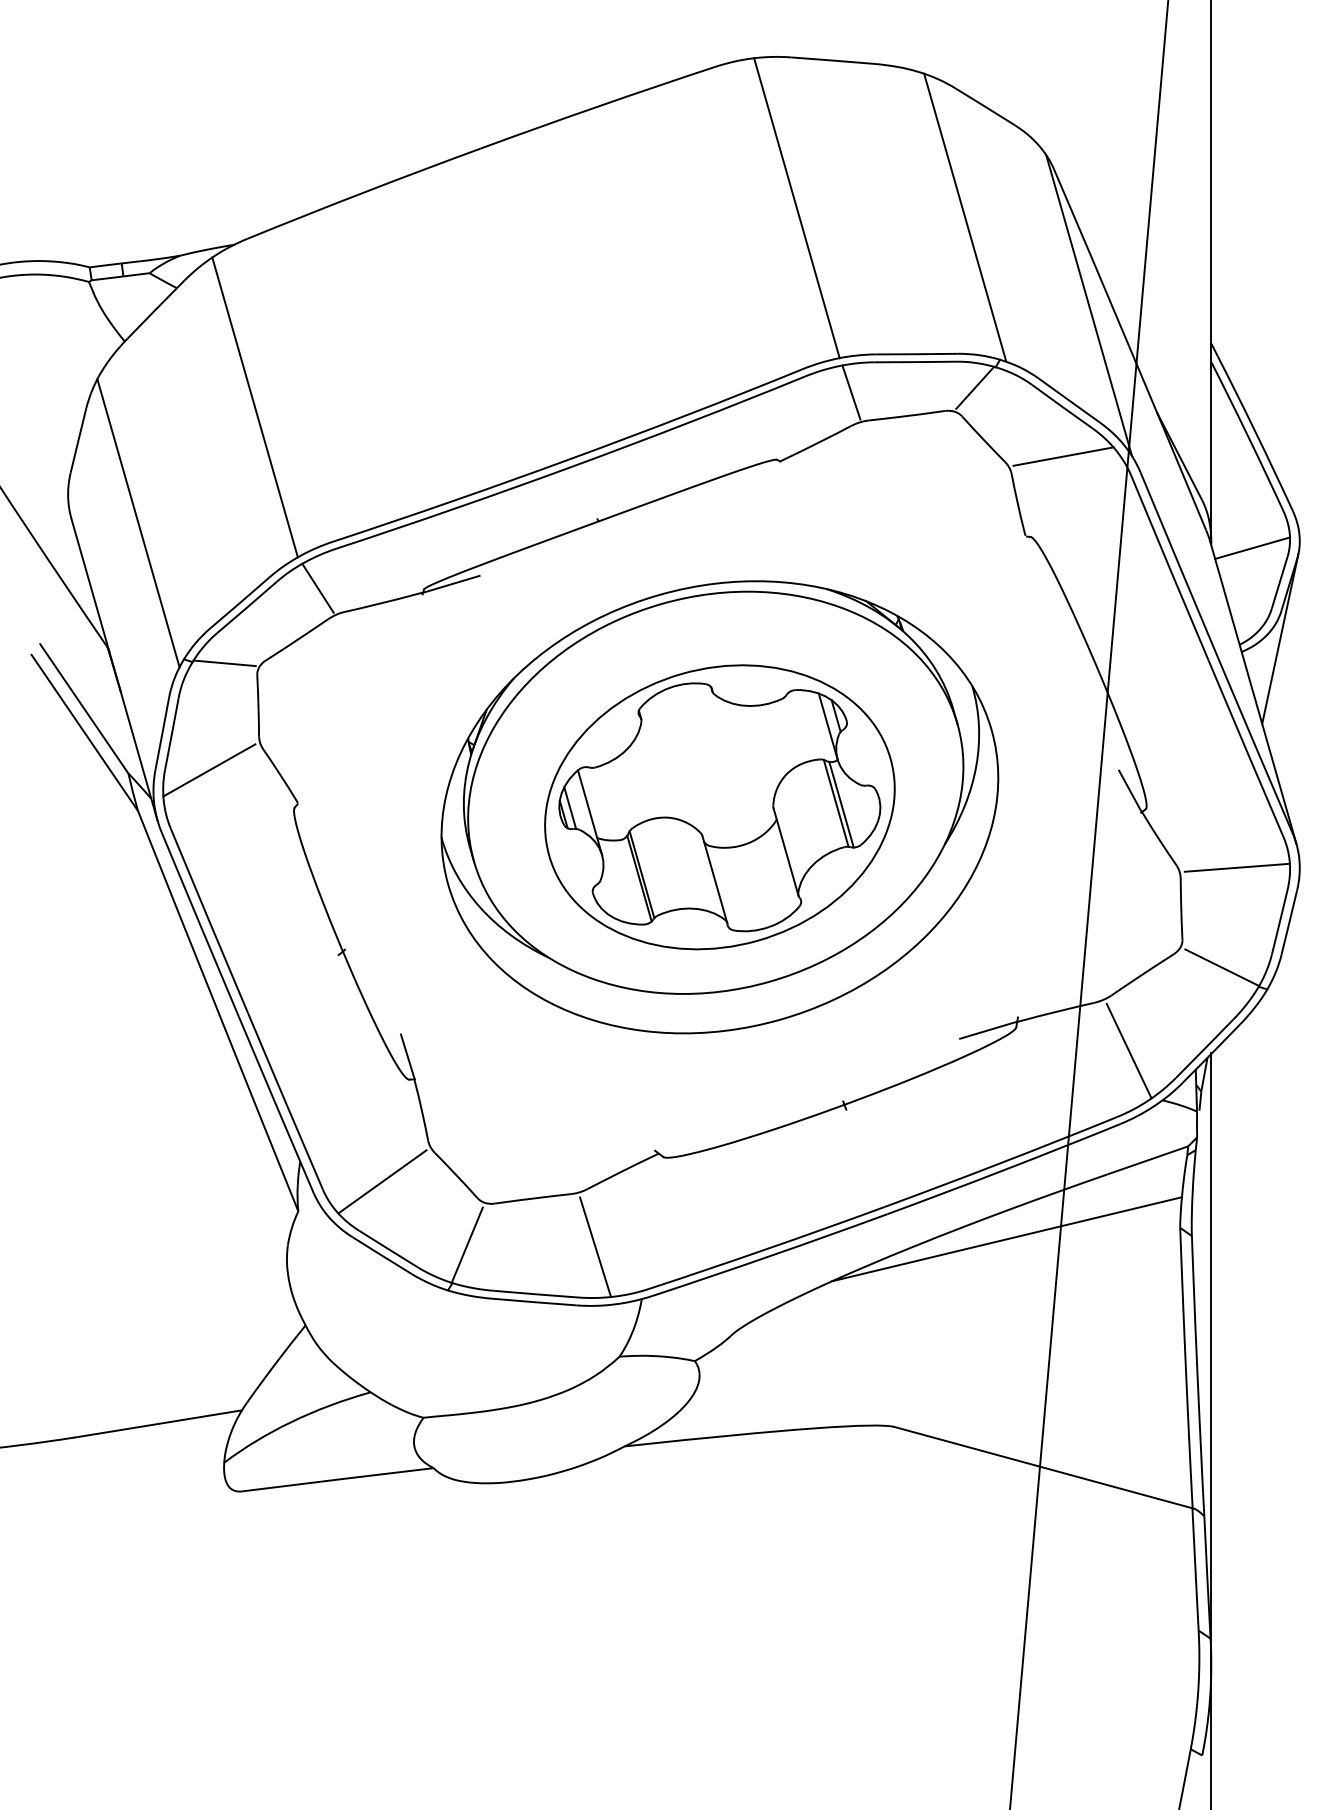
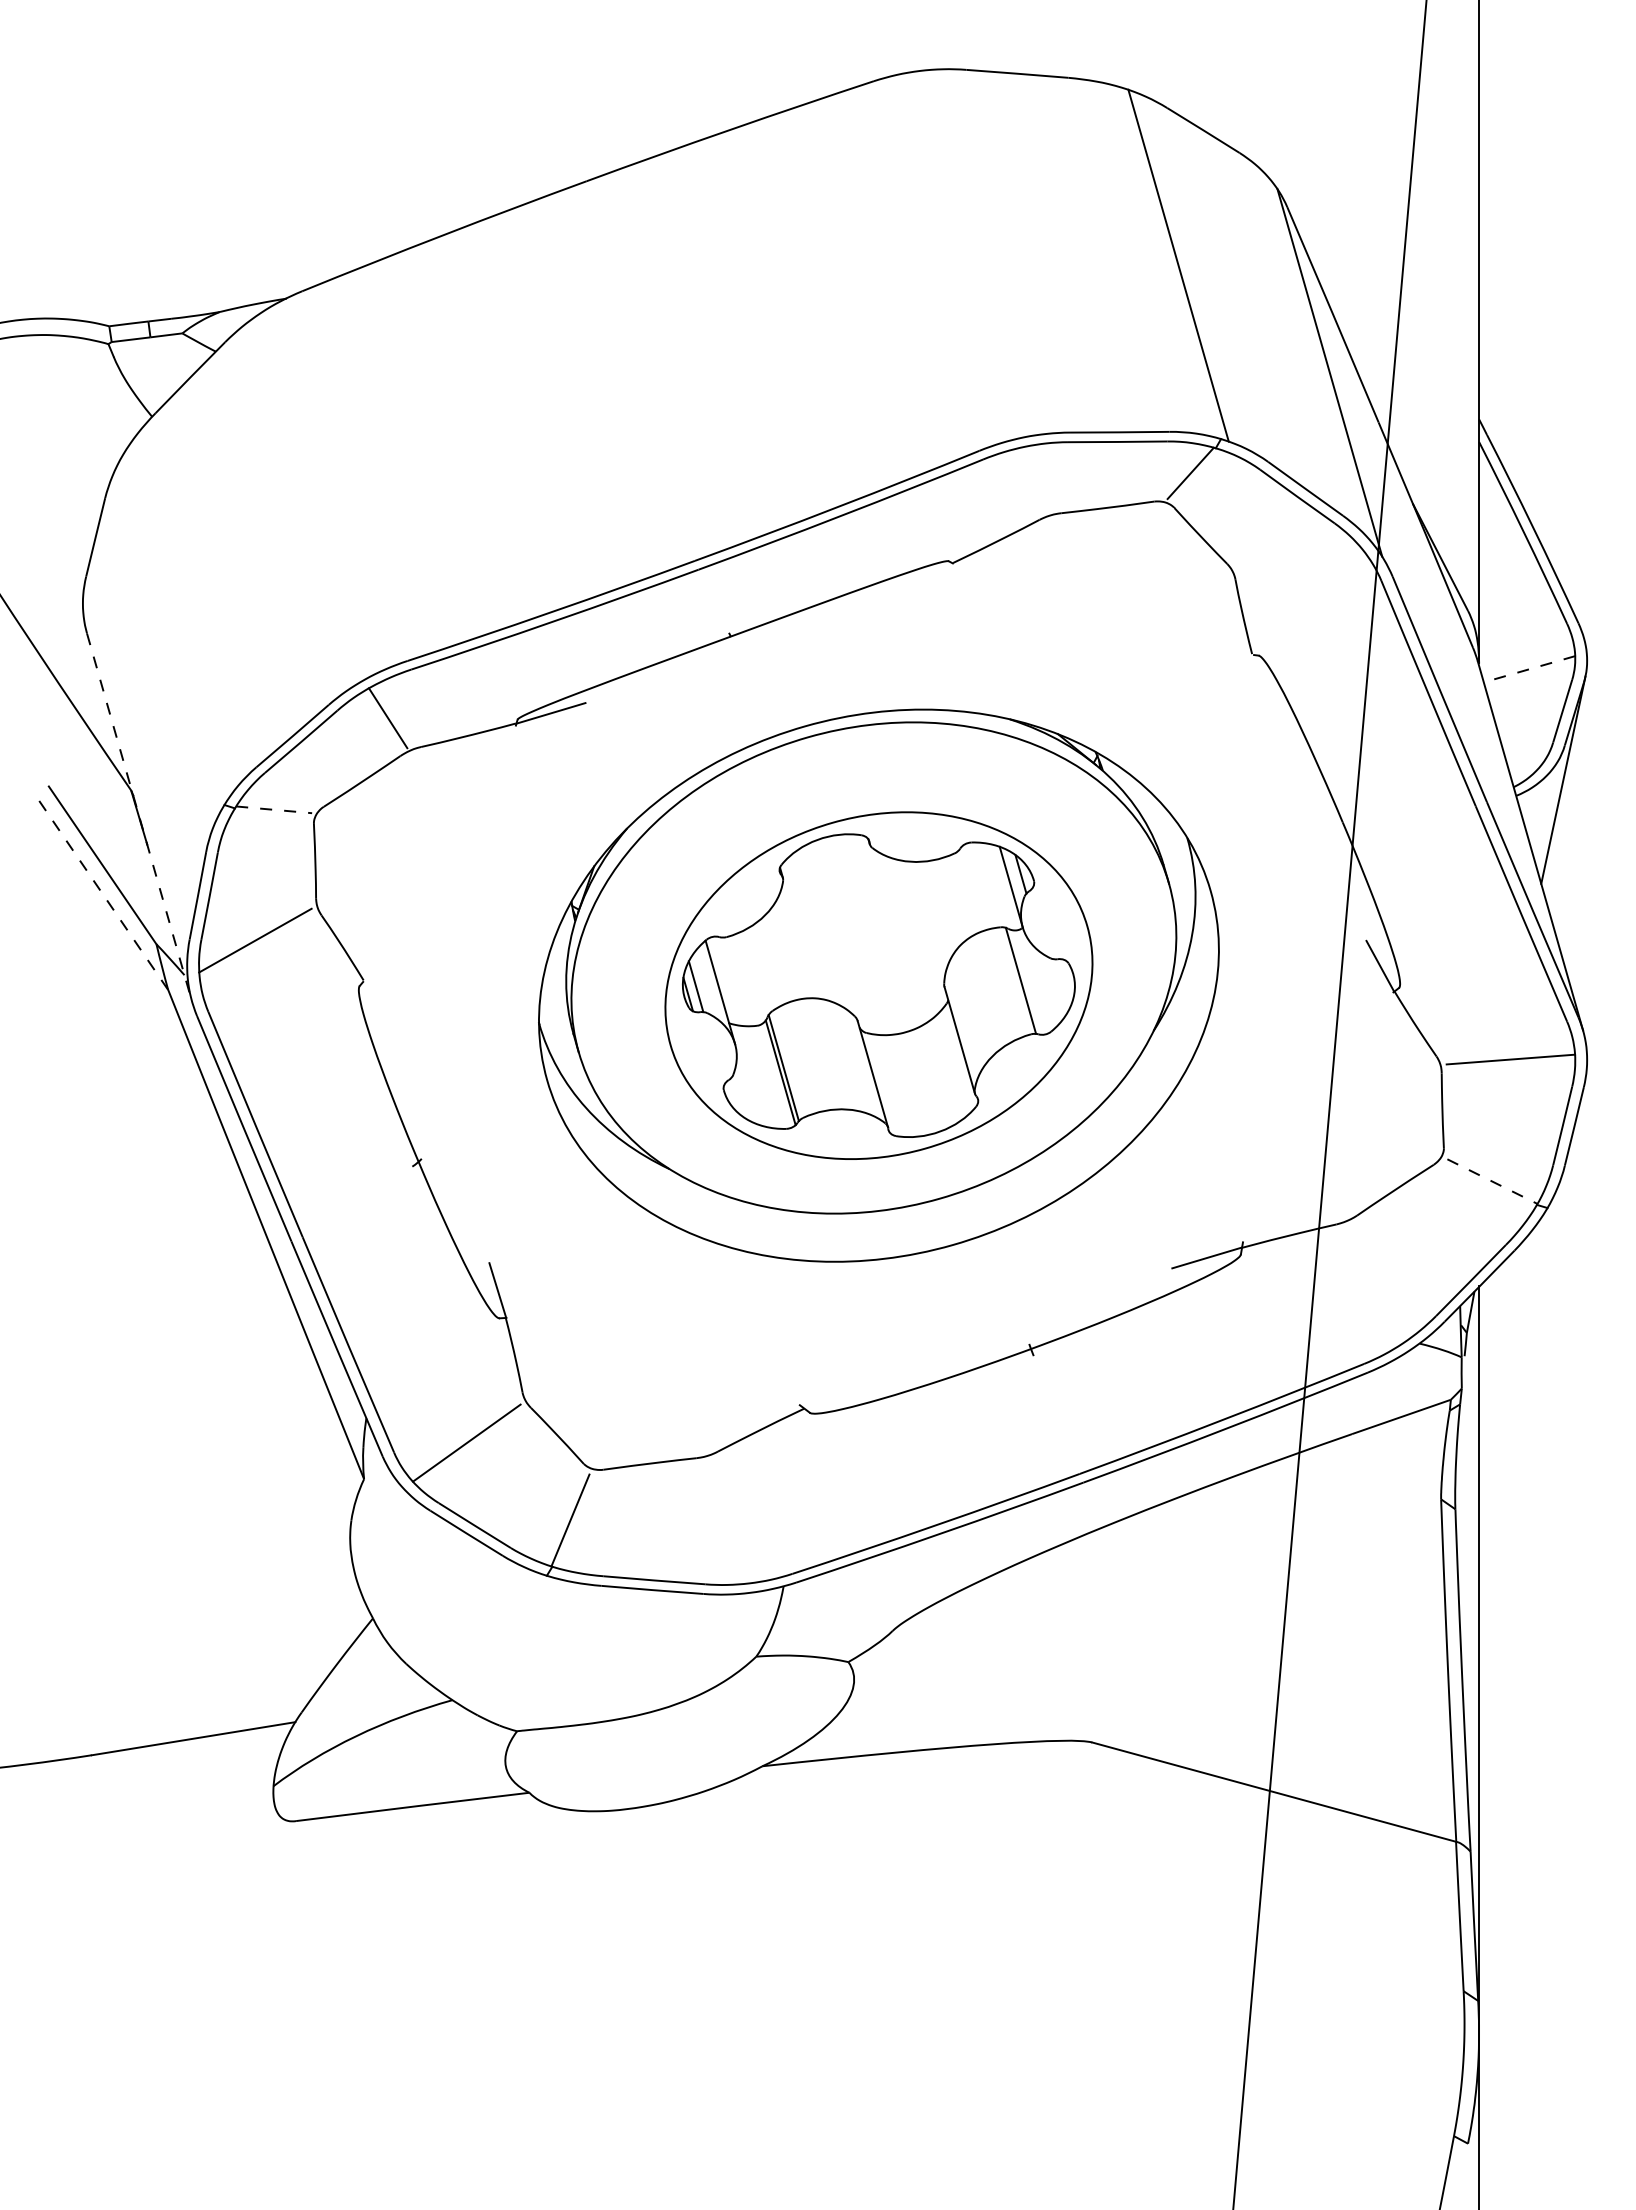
line: (796, 207) -> (972, 253), removed
line: (851, 392) -> (1039, 479), removed
line: (255, 407) -> (311, 497), removed
line: (1063, 456) -> (1298, 557), removed
line: (138, 523) -> (168, 638), removed
line: (1252, 548) -> (1529, 669), solid -> dashed
line: (224, 663) -> (274, 809), solid -> dashed
line: (114, 669) -> (139, 817), solid -> dashed
line: (84, 732) -> (102, 894), solid -> dashed
line: (841, 804) -> (1027, 982), removed
line: (1222, 967) -> (1492, 1181), solid -> dashed
line: (1128, 1051) -> (1378, 1283), removed
line: (1006, 1238) -> (1229, 1512), removed
line: (595, 1246) -> (726, 1522), removed

